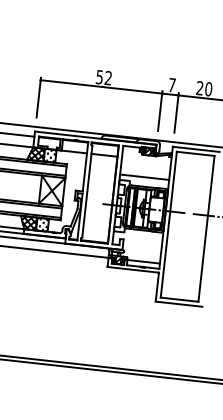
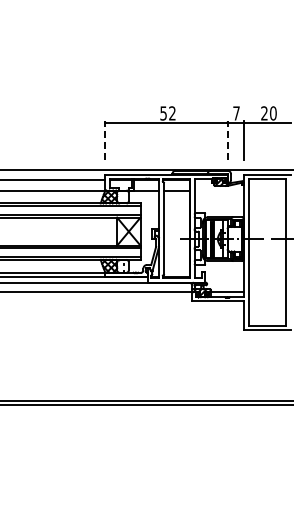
line: (38, 97) -> (105, 140), solid -> dashed
line: (160, 111) -> (227, 140), solid -> dashed
line: (144, 176) -> (219, 207), removed

